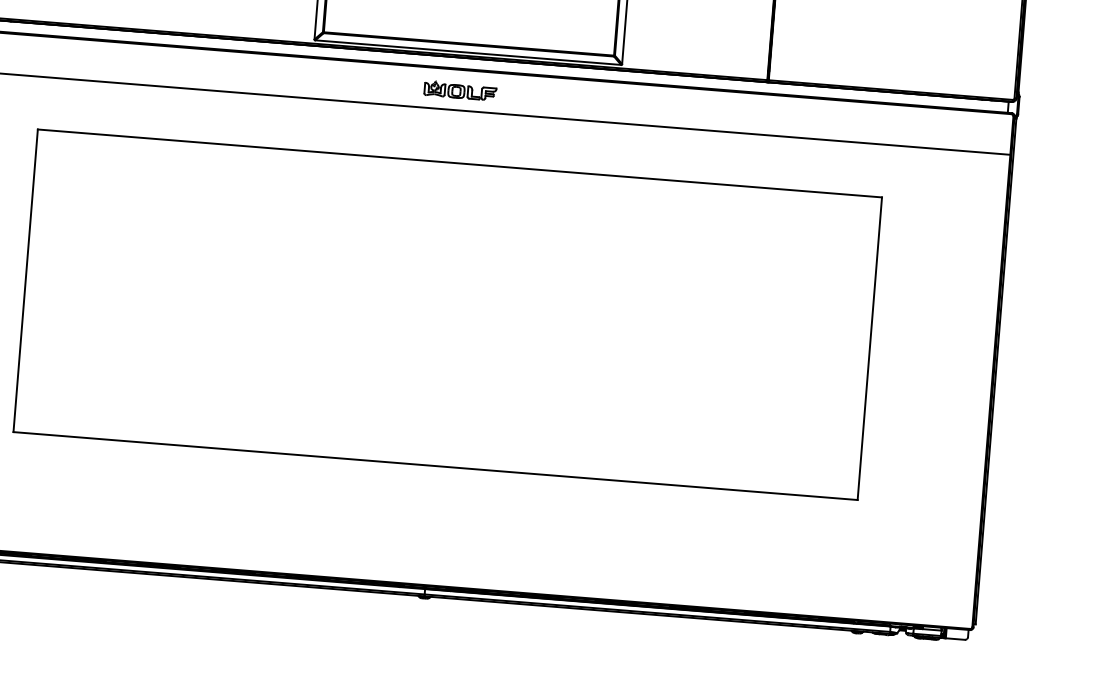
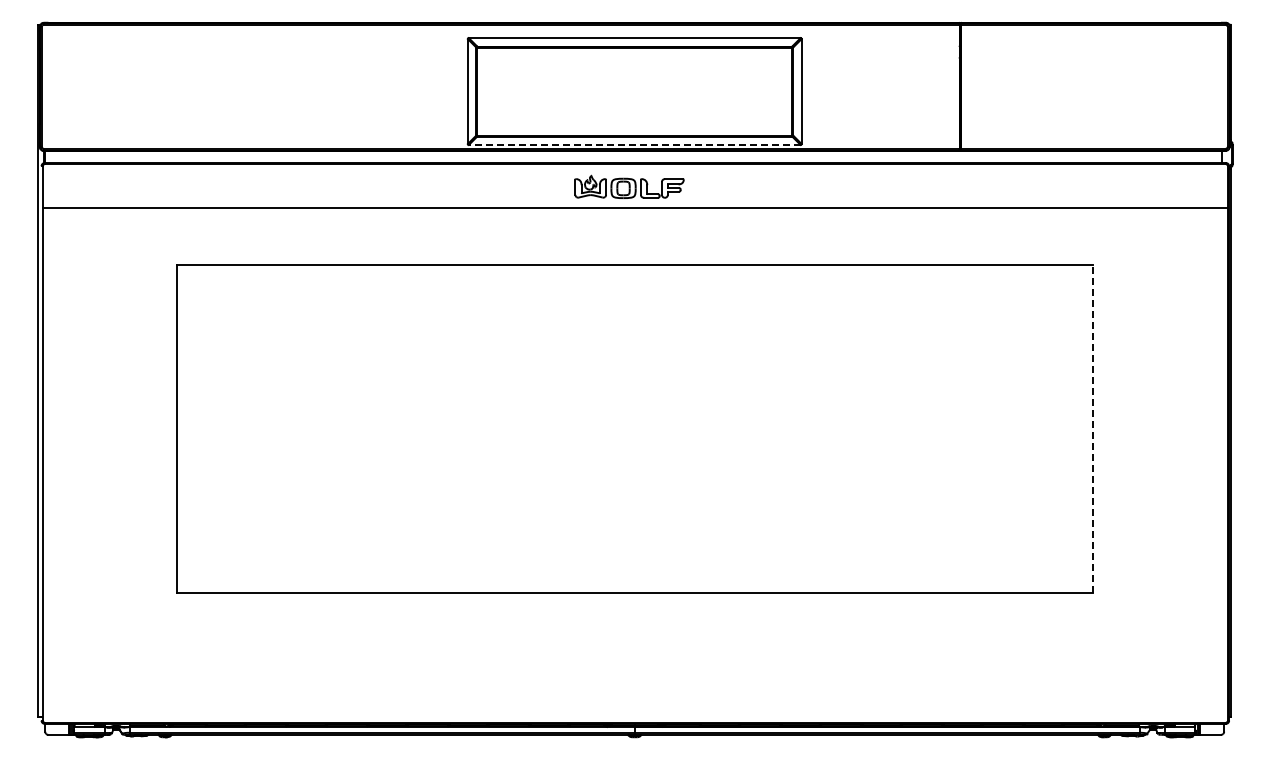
line: (468, 52) -> (634, 144), solid -> dashed
part: (460, 90) -> (629, 186), size x1.4
line: (870, 347) -> (1093, 428), solid -> dashed

